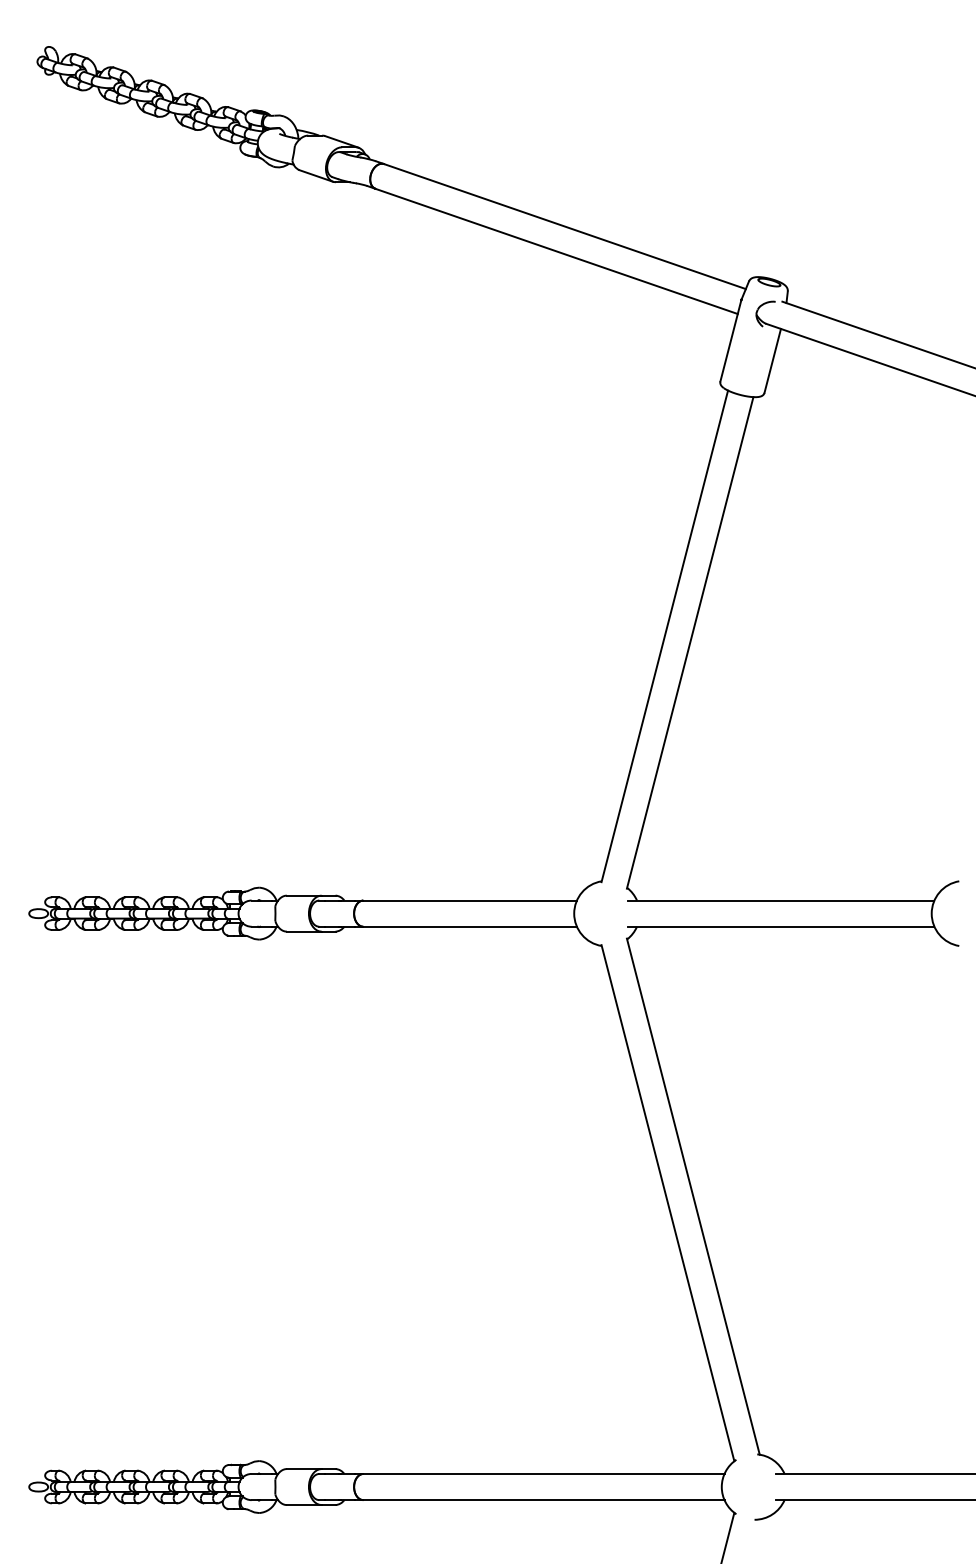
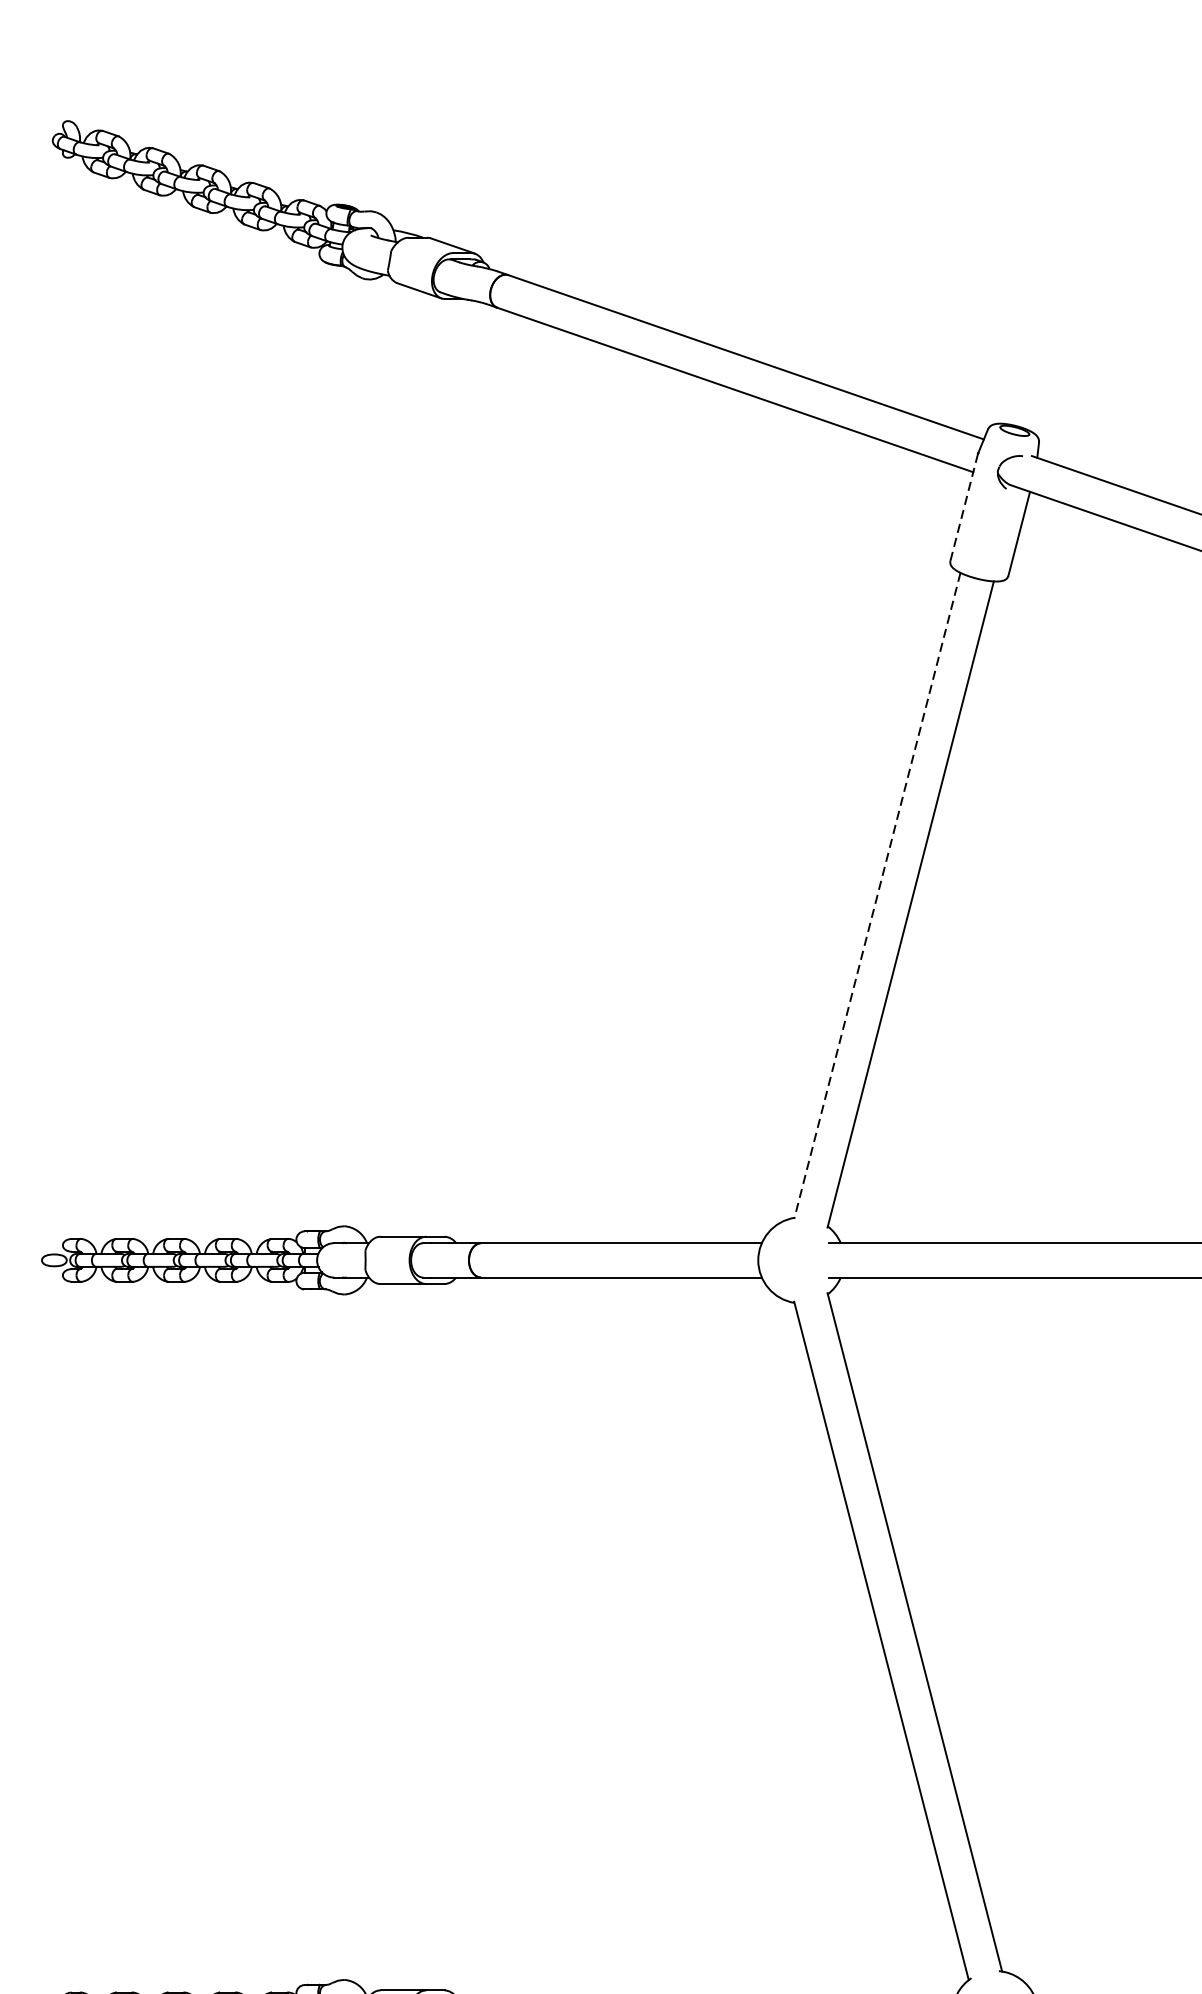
line: (730, 341) -> (963, 508), solid -> dashed
line: (664, 636) -> (876, 896), solid -> dashed

